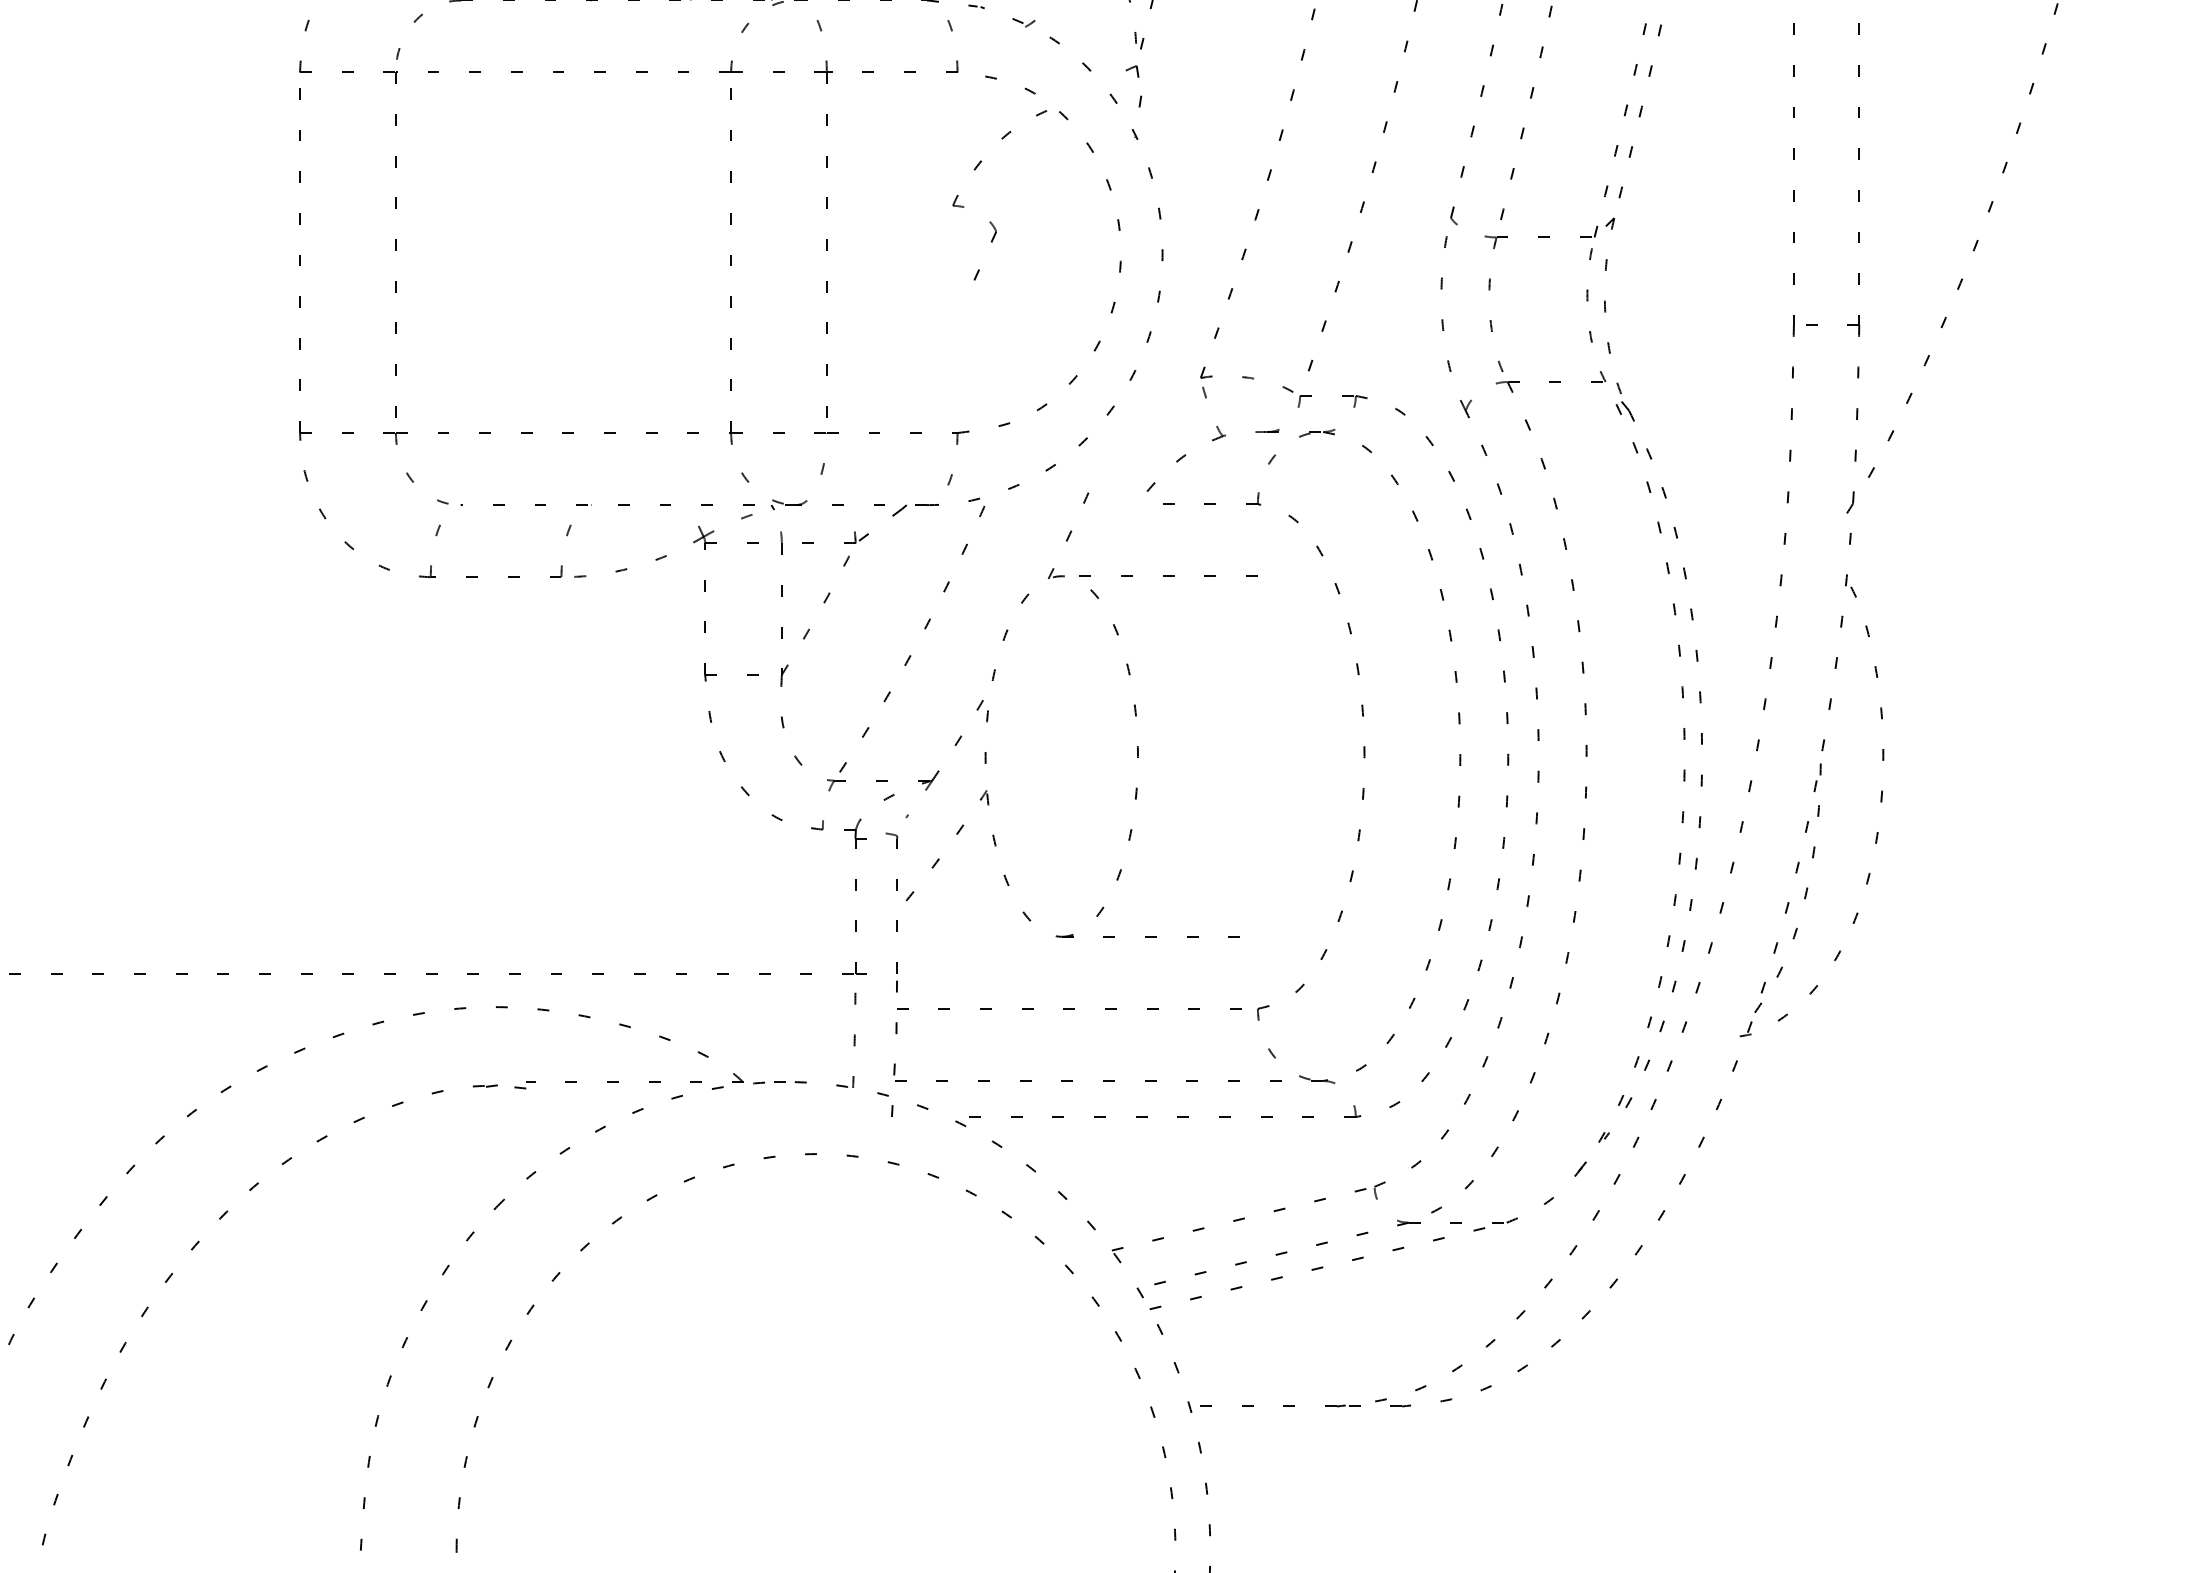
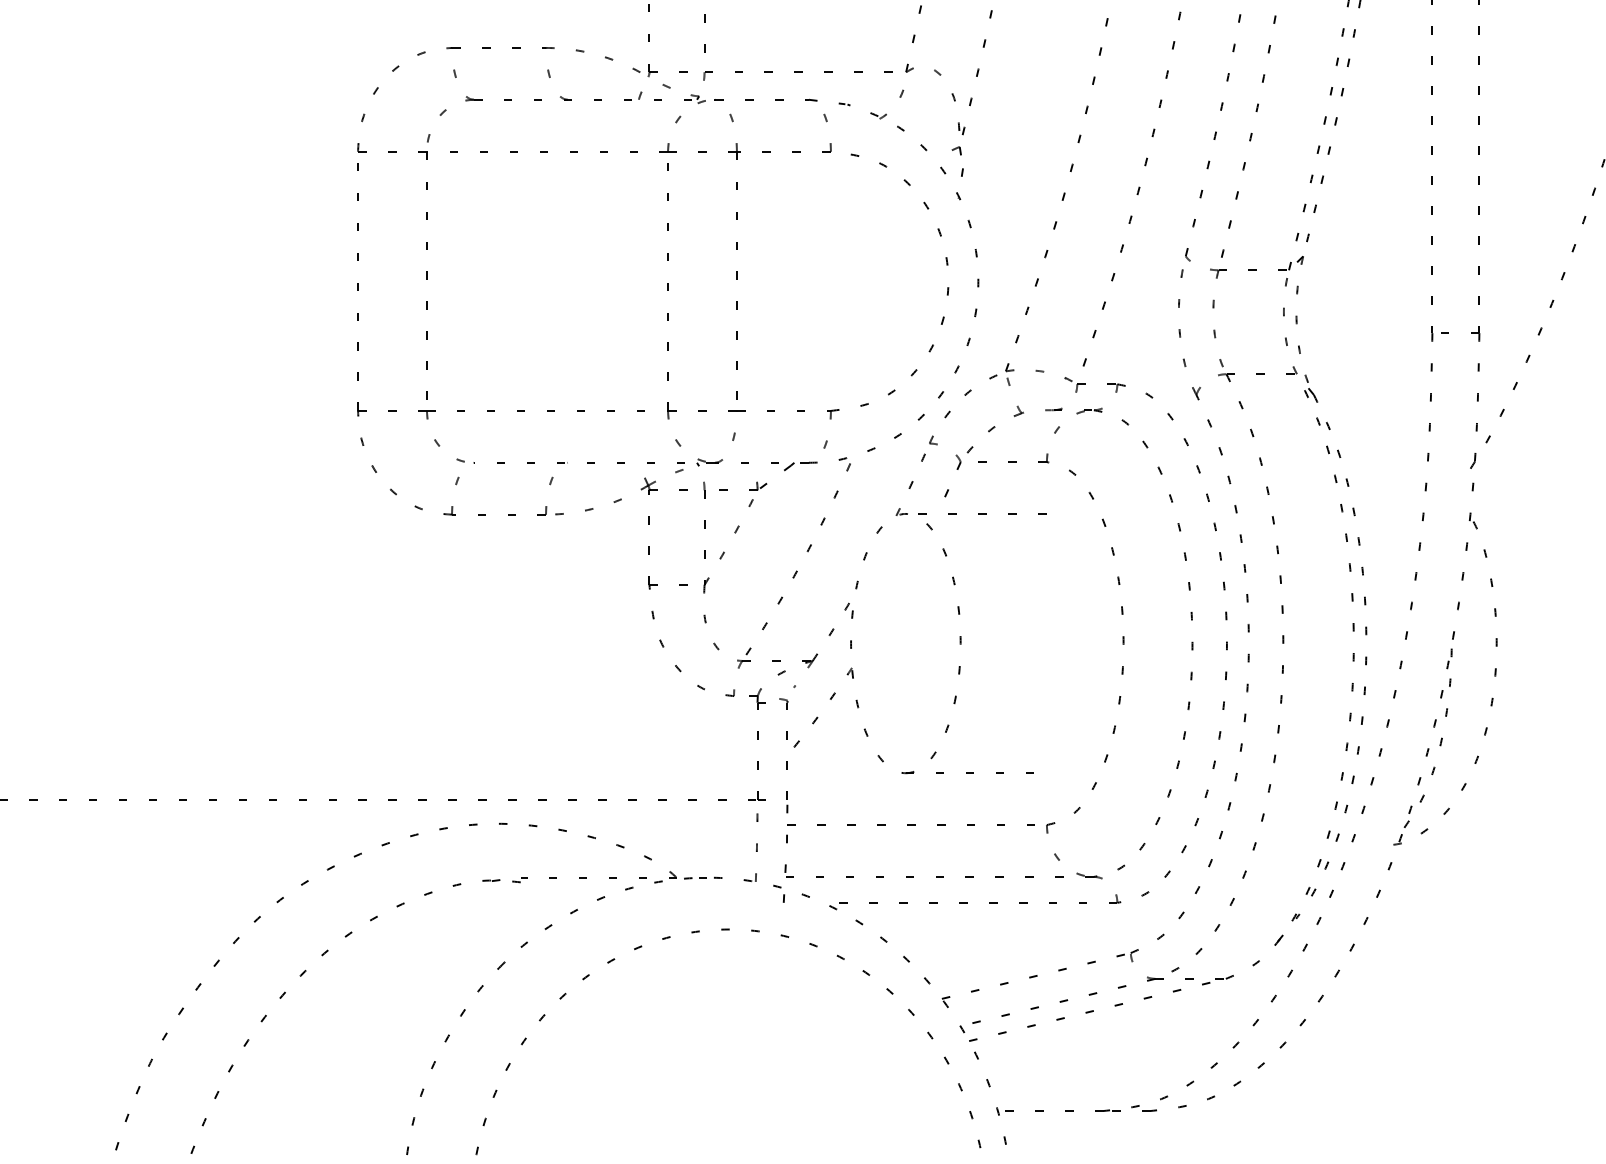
part: (990, 221) -> (956, 454), moved

